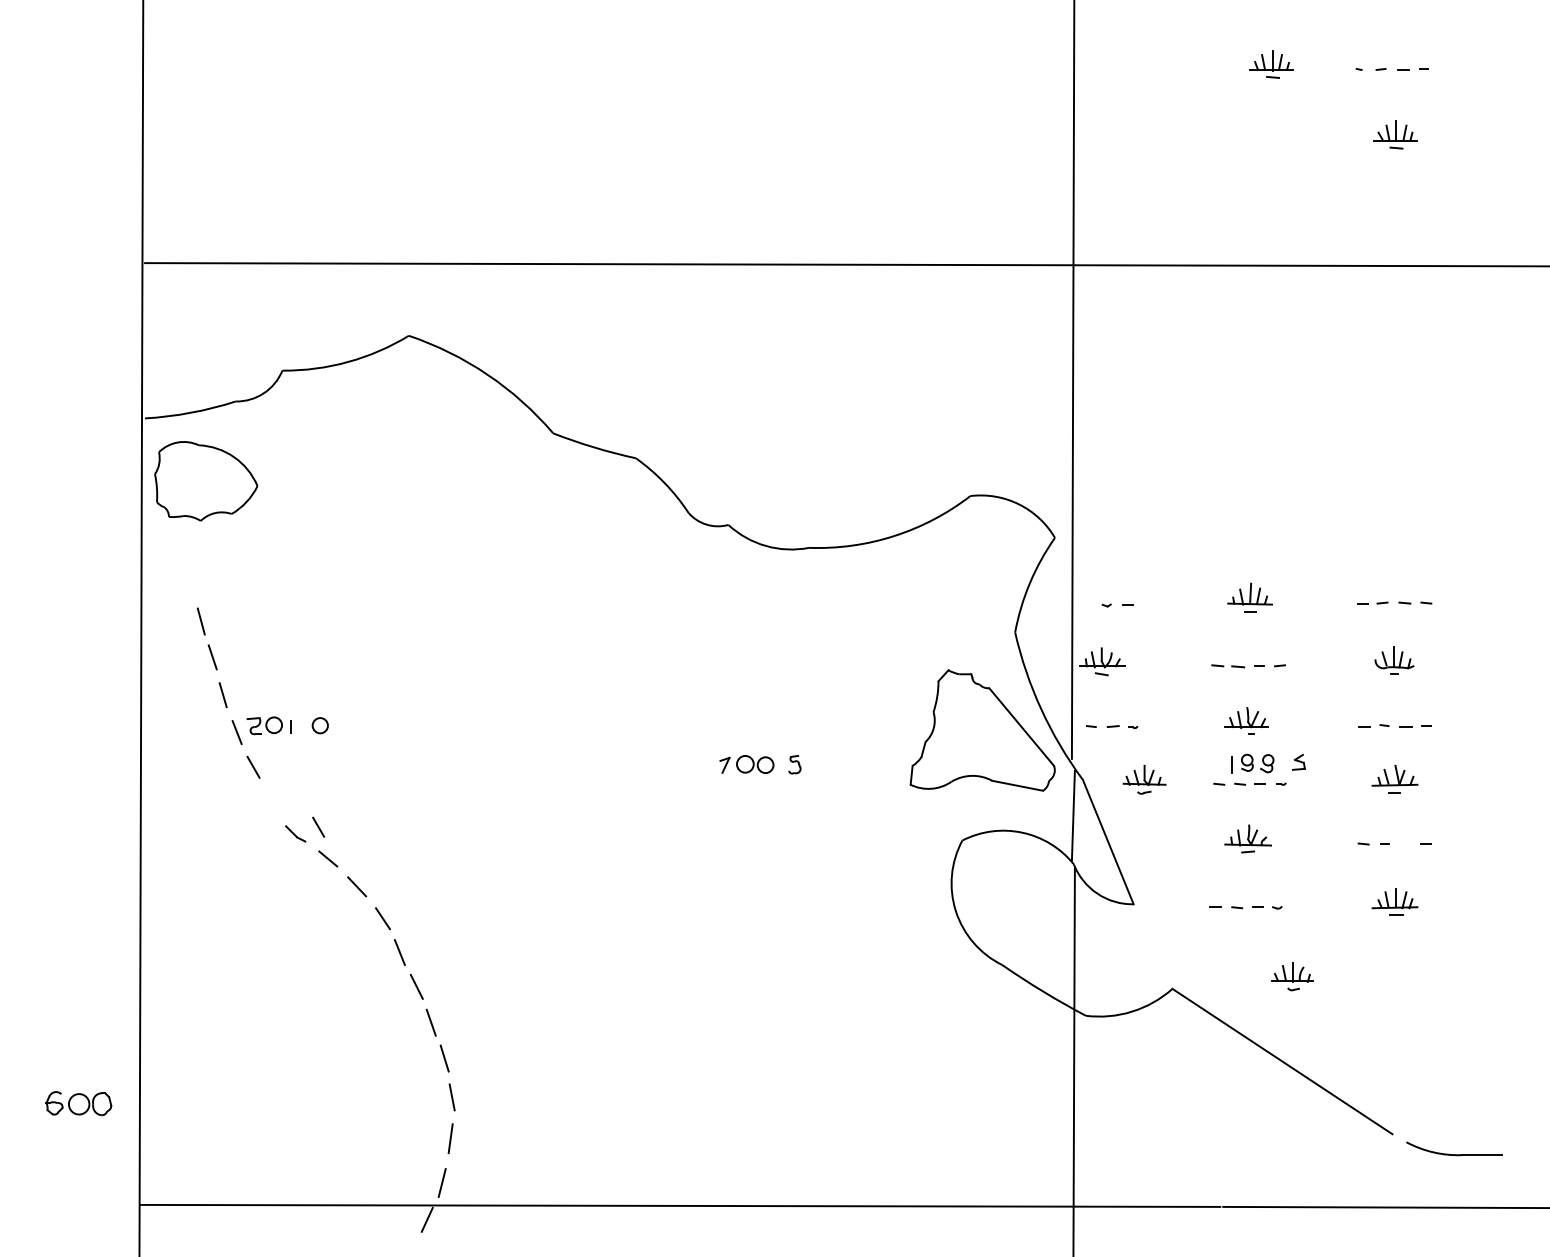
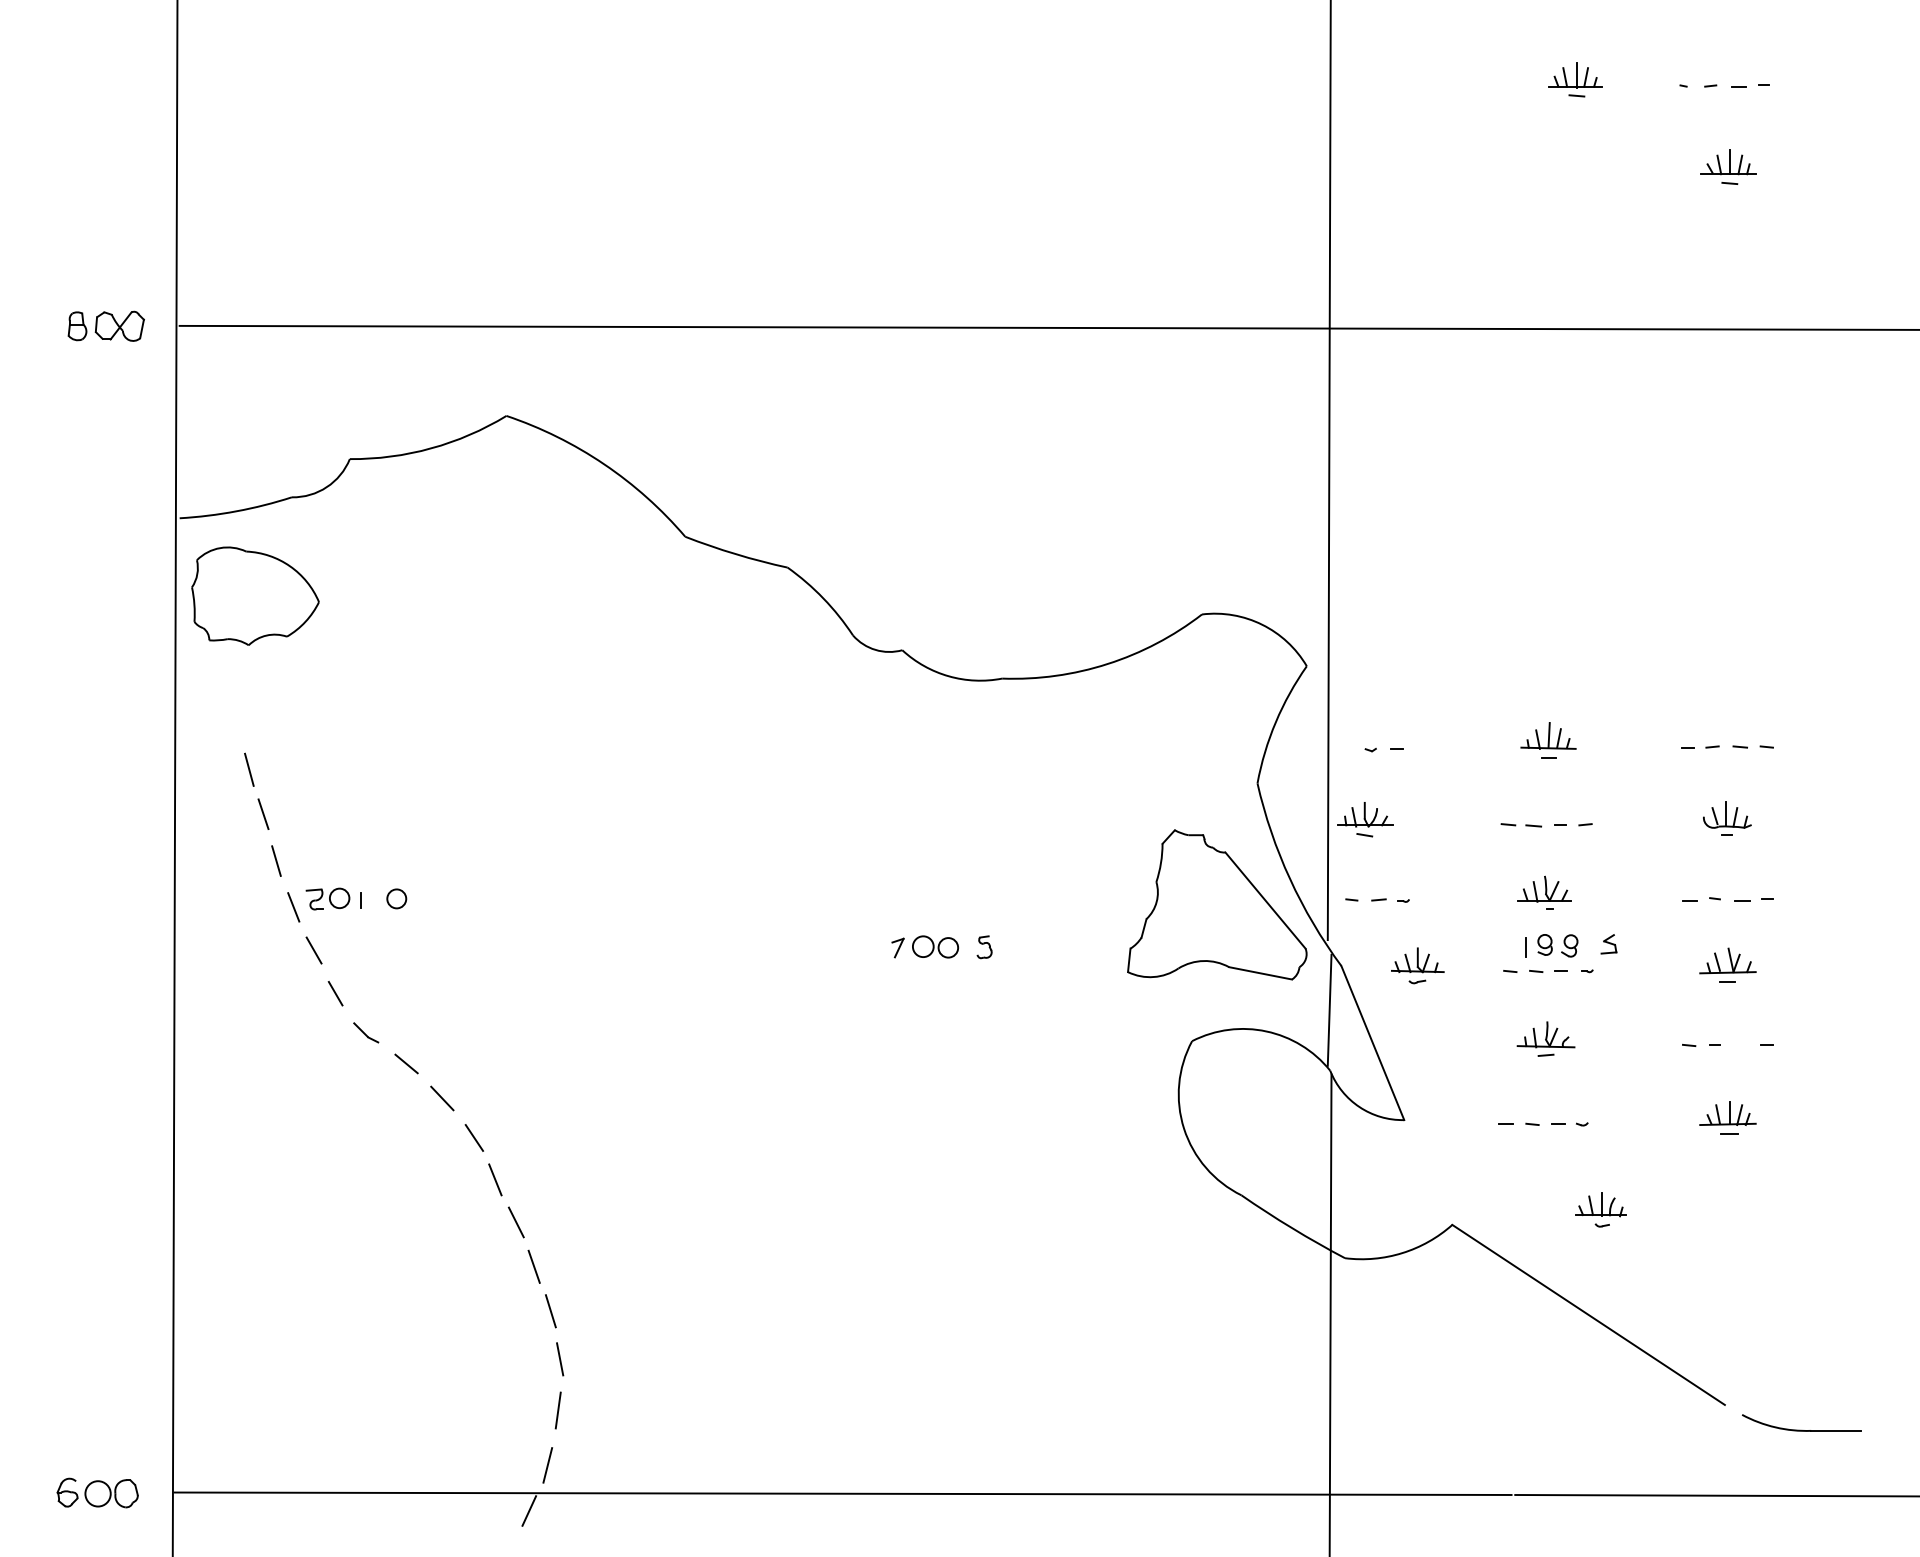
part: (85, 262) -> (105, 325), added
line: (318, 827) -> (335, 993), moved
part: (78, 1103) -> (97, 1492), moved

